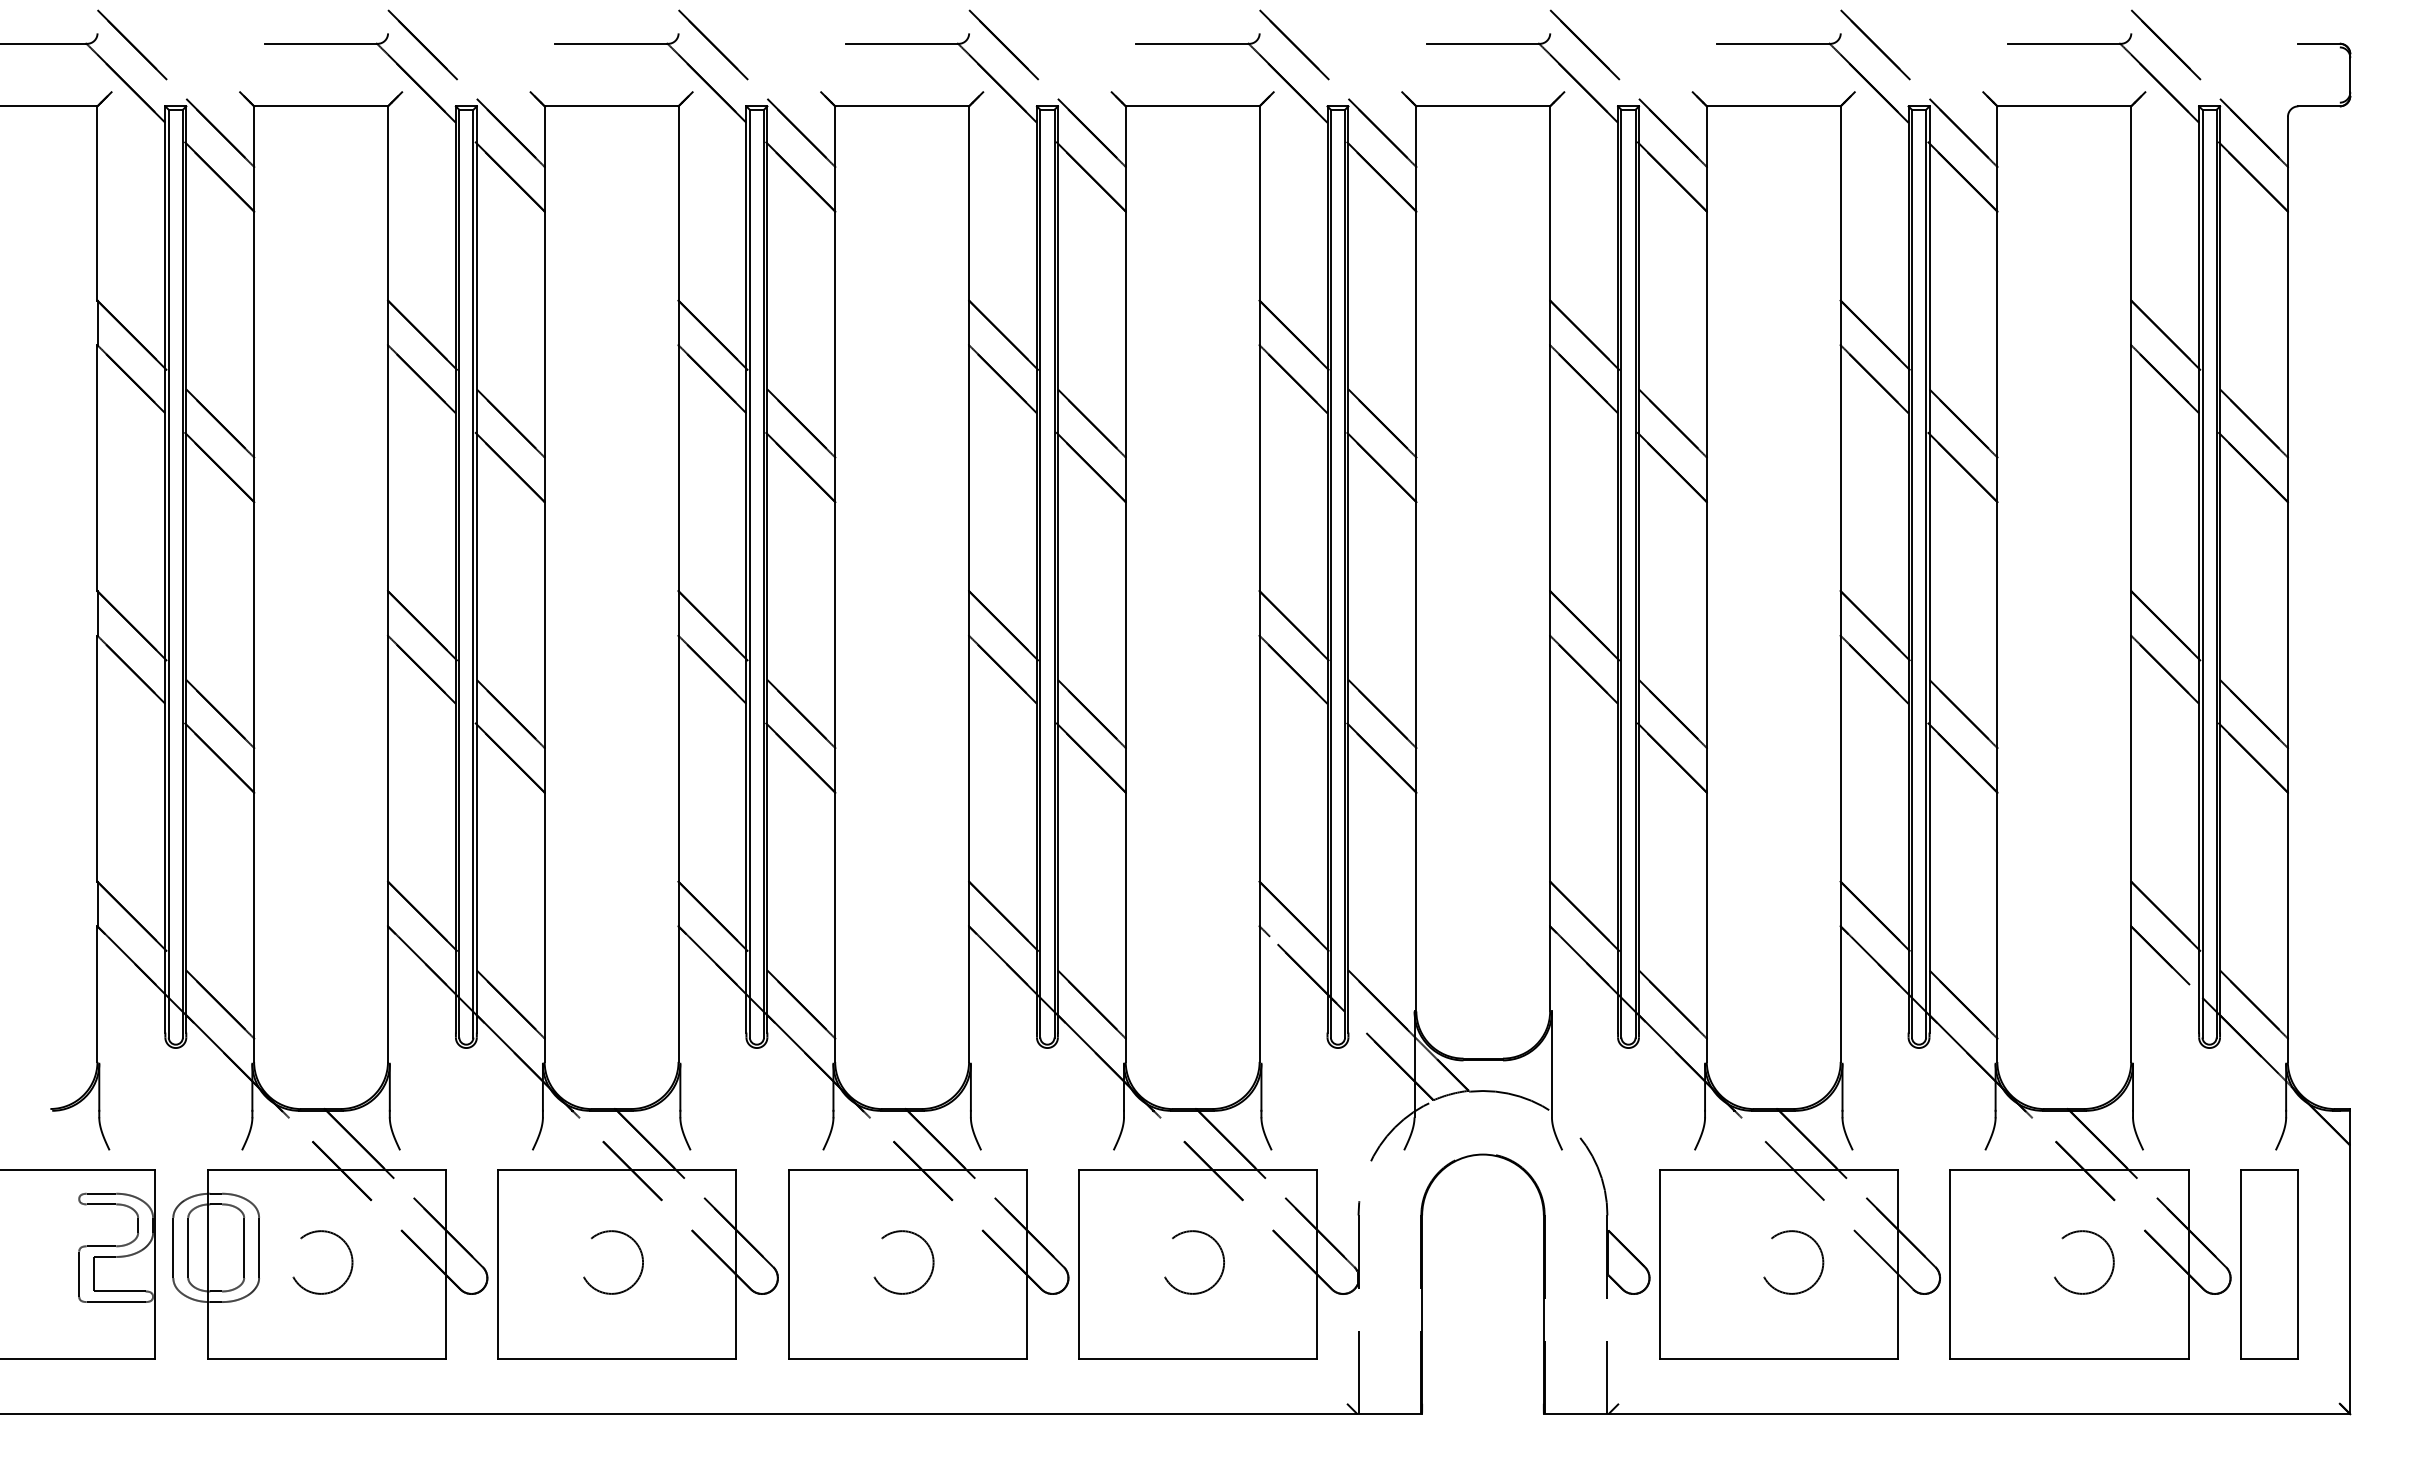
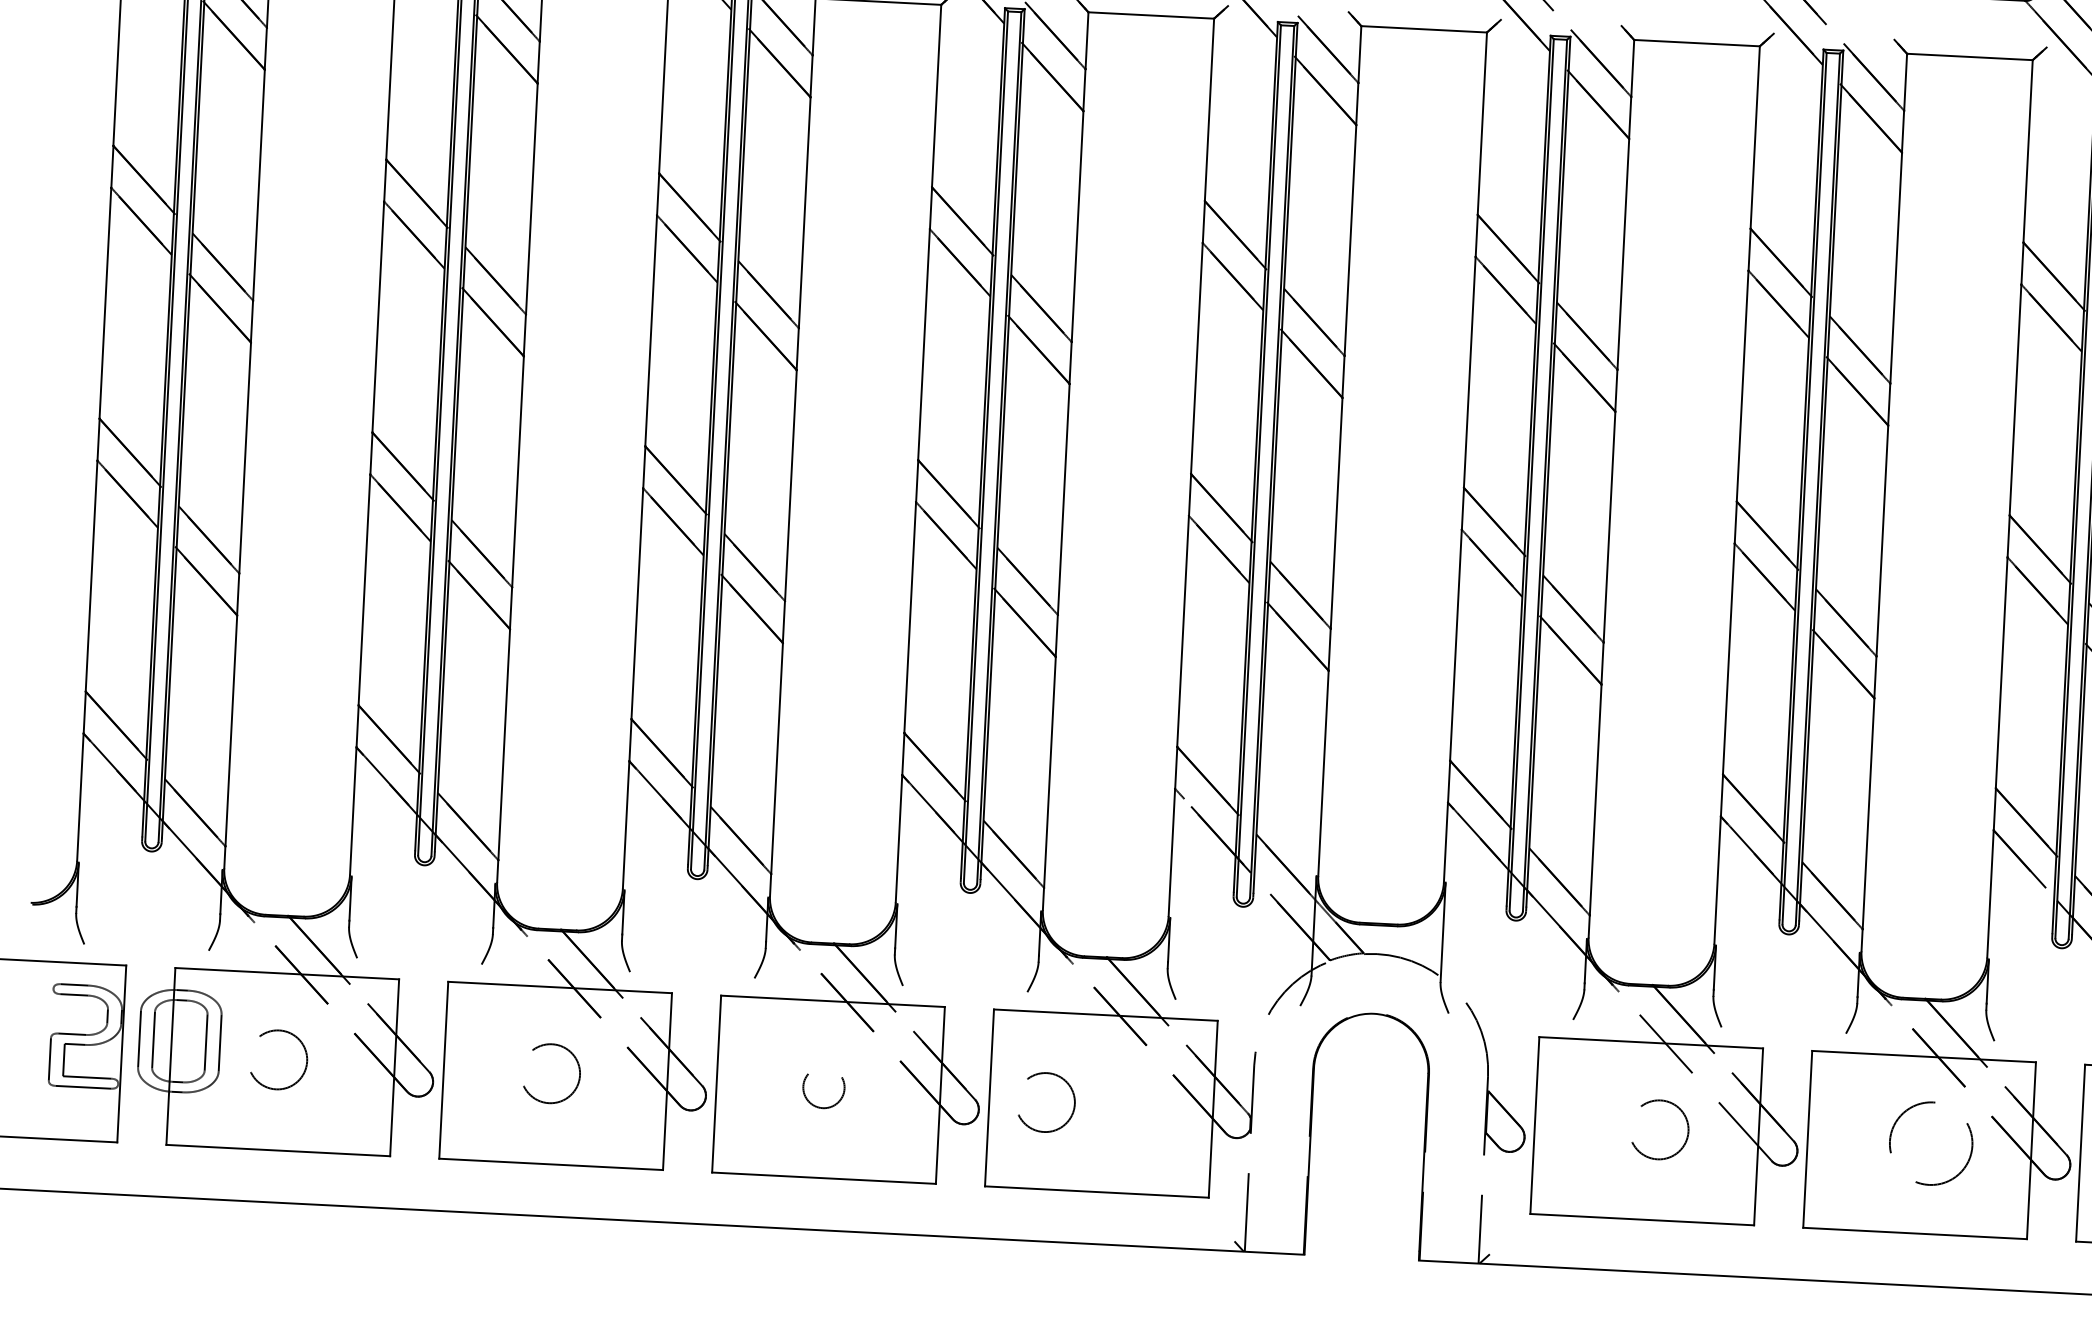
circle: (903, 1262) -> (824, 1087), size x0.7
circle: (1194, 1262) -> (1047, 1102), moved
circle: (2084, 1262) -> (1933, 1143), size x1.4

